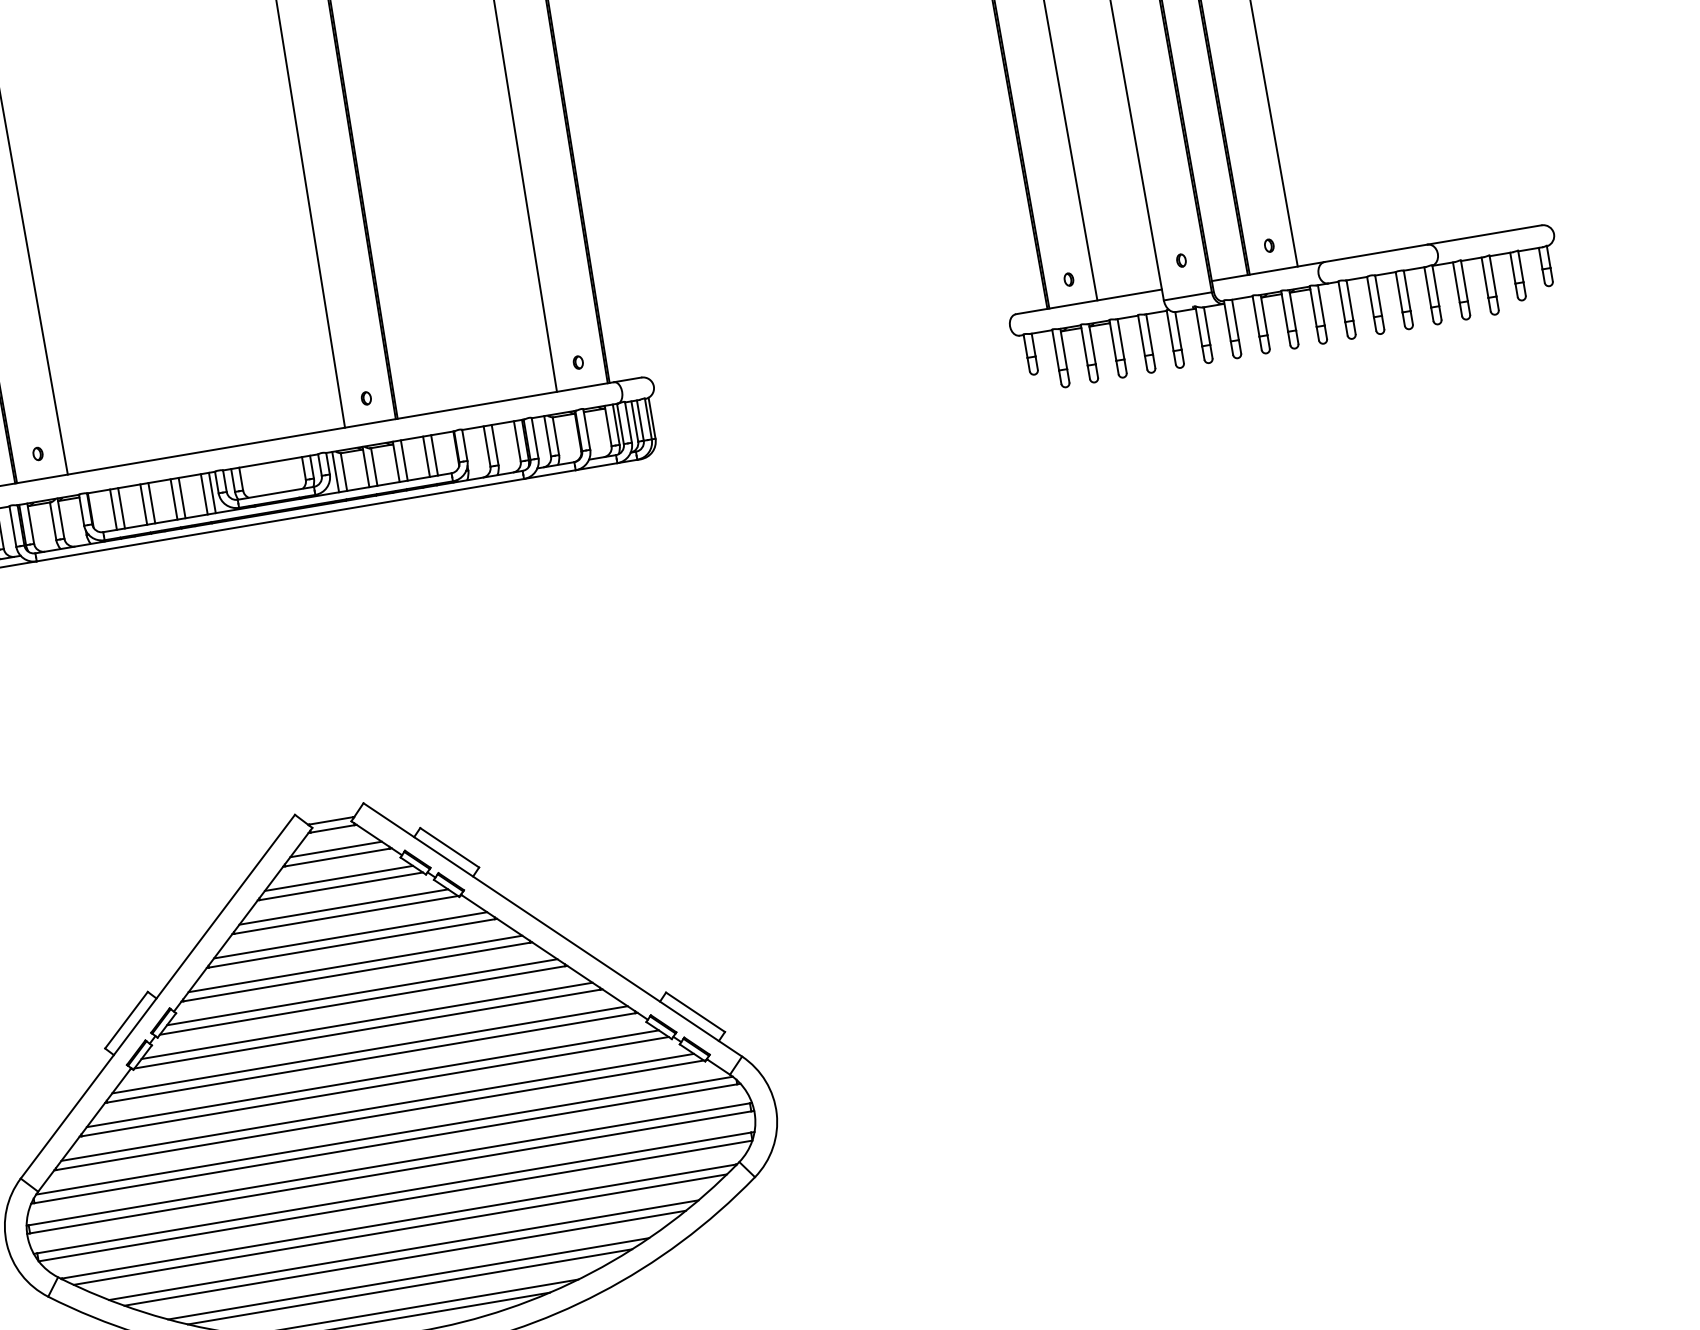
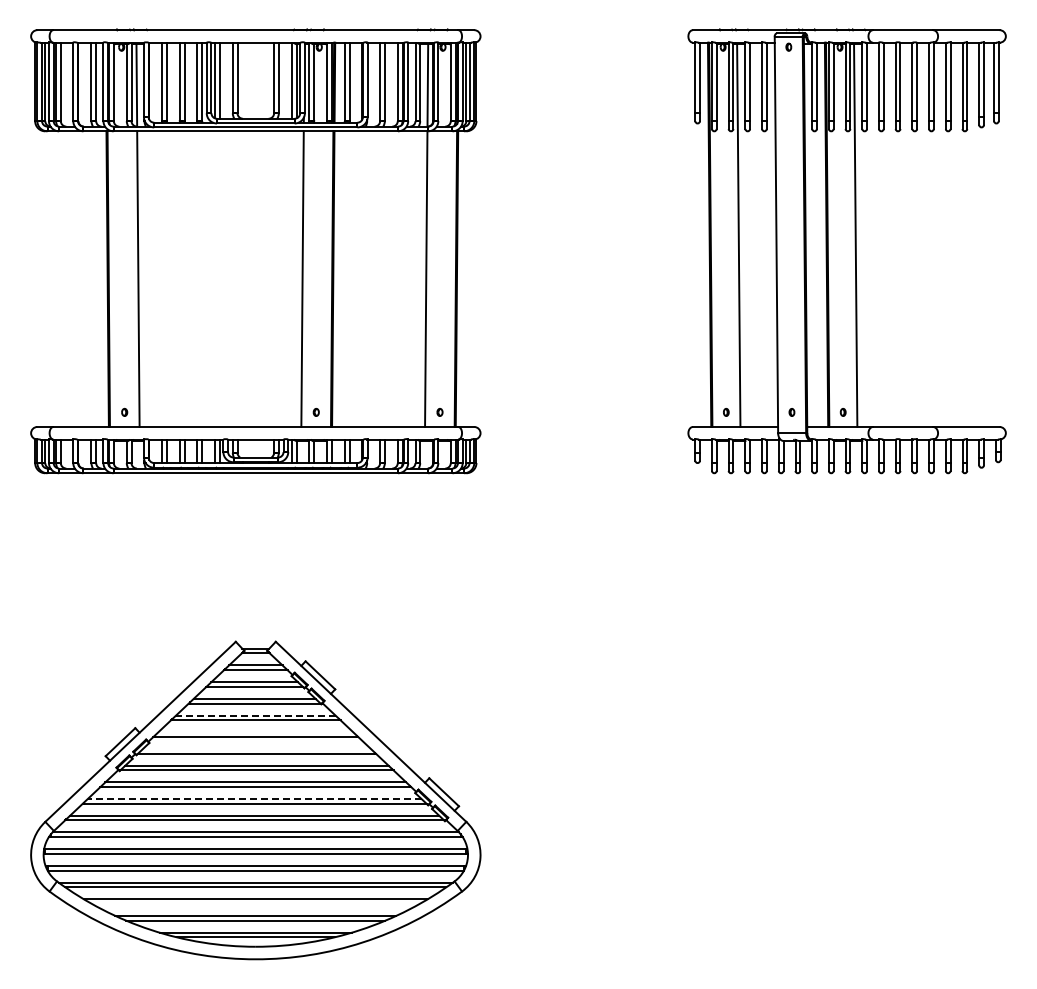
line: (350, 935) -> (255, 715), solid -> dashed
line: (354, 964) -> (255, 732), removed
line: (361, 991) -> (256, 748), removed
line: (372, 1079) -> (254, 799), solid -> dashed
line: (404, 1257) -> (255, 903), removed

